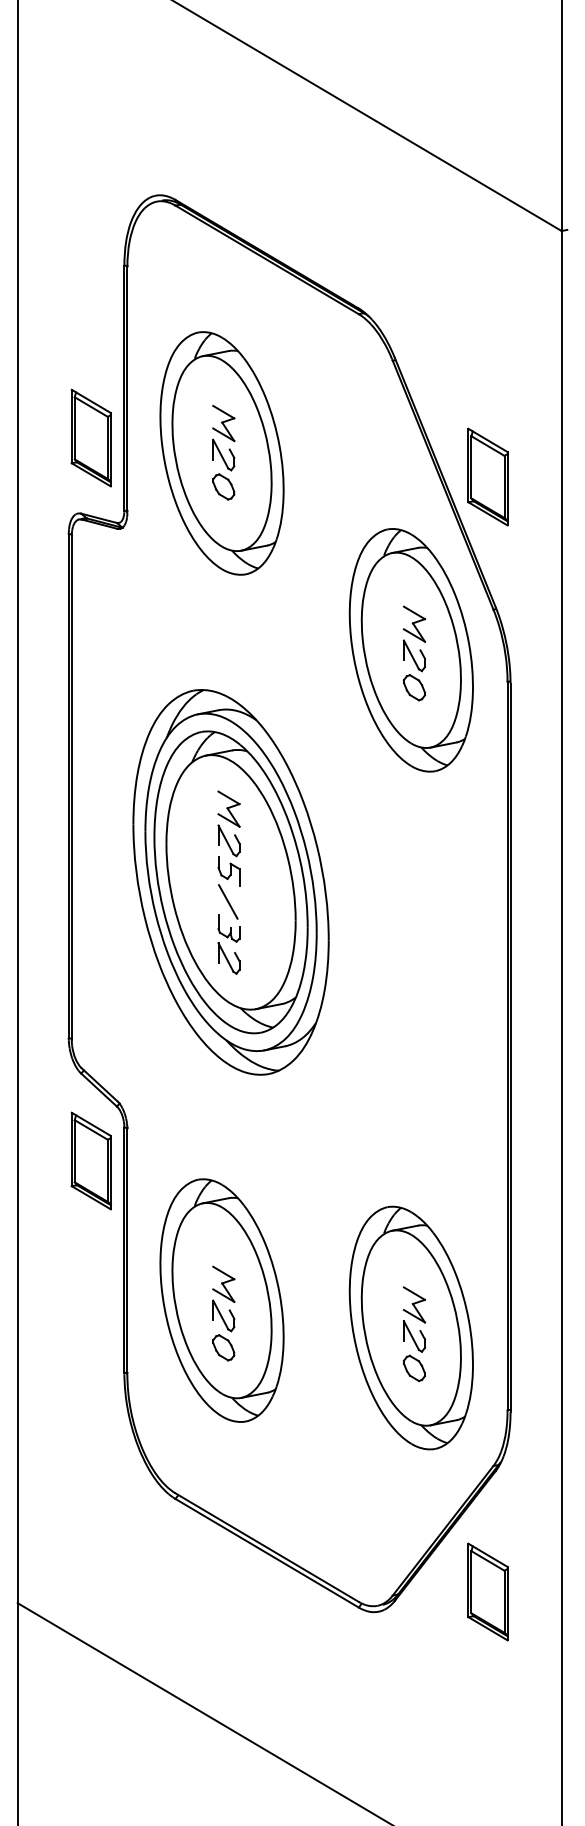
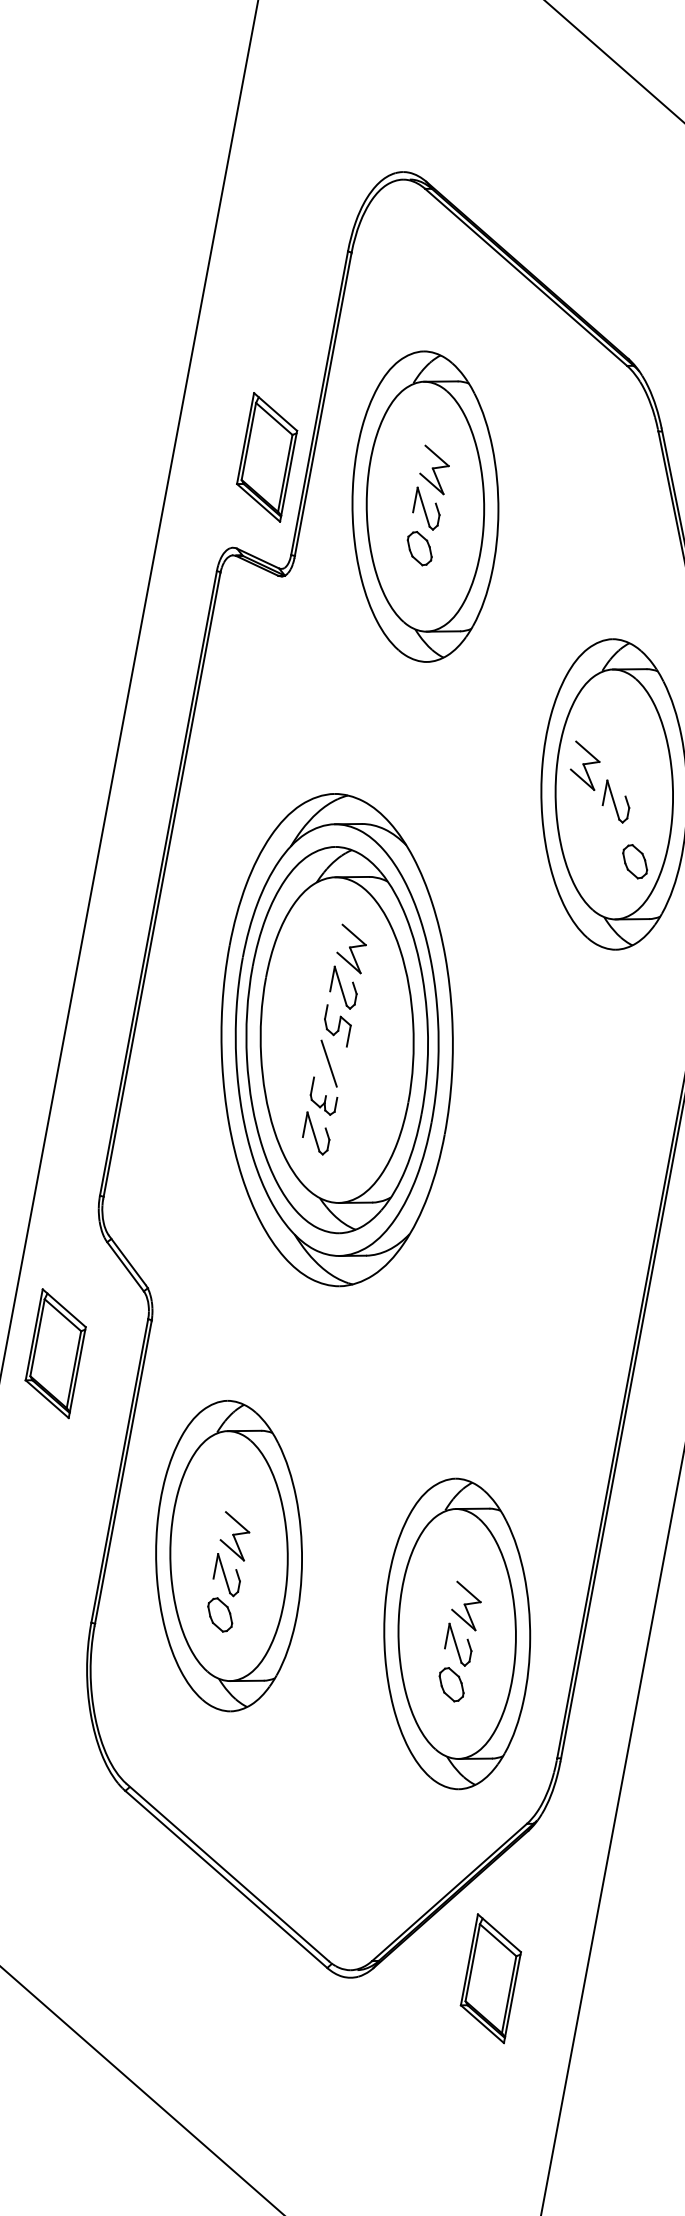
part: (414, 623) -> (585, 764), moved
part: (413, 687) -> (634, 861), moved
part: (90, 1160) -> (54, 1352), moved

